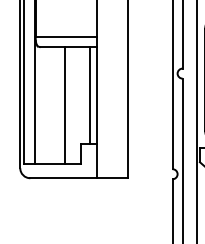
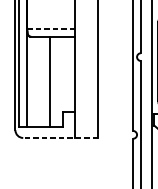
line: (66, 36) -> (51, 28), solid -> dashed
line: (89, 95) -> (68, 74), removed
line: (78, 178) -> (60, 138), solid -> dashed

